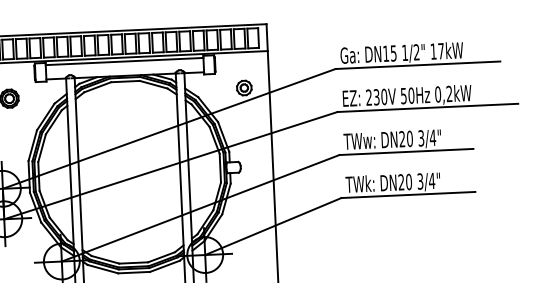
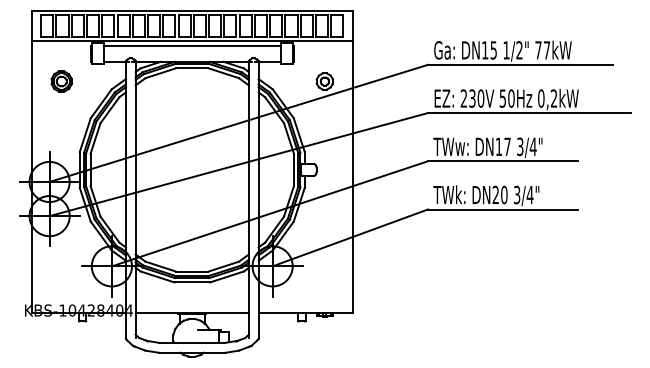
text: (433, 51) -> (538, 50), 17kW -> 77kW
text: (405, 138) -> (502, 146), DN20 -> DN17

